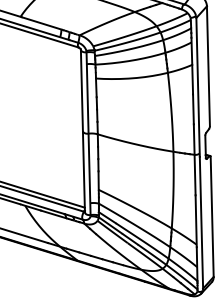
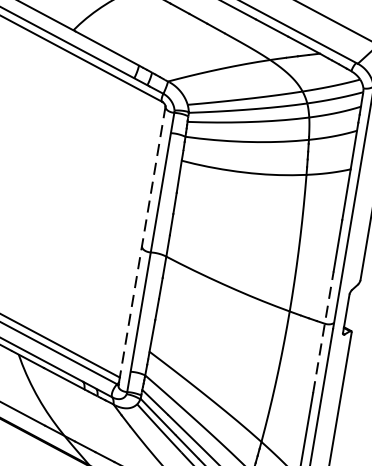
line: (82, 131) -> (141, 246), solid -> dashed
line: (194, 159) -> (323, 331), solid -> dashed

